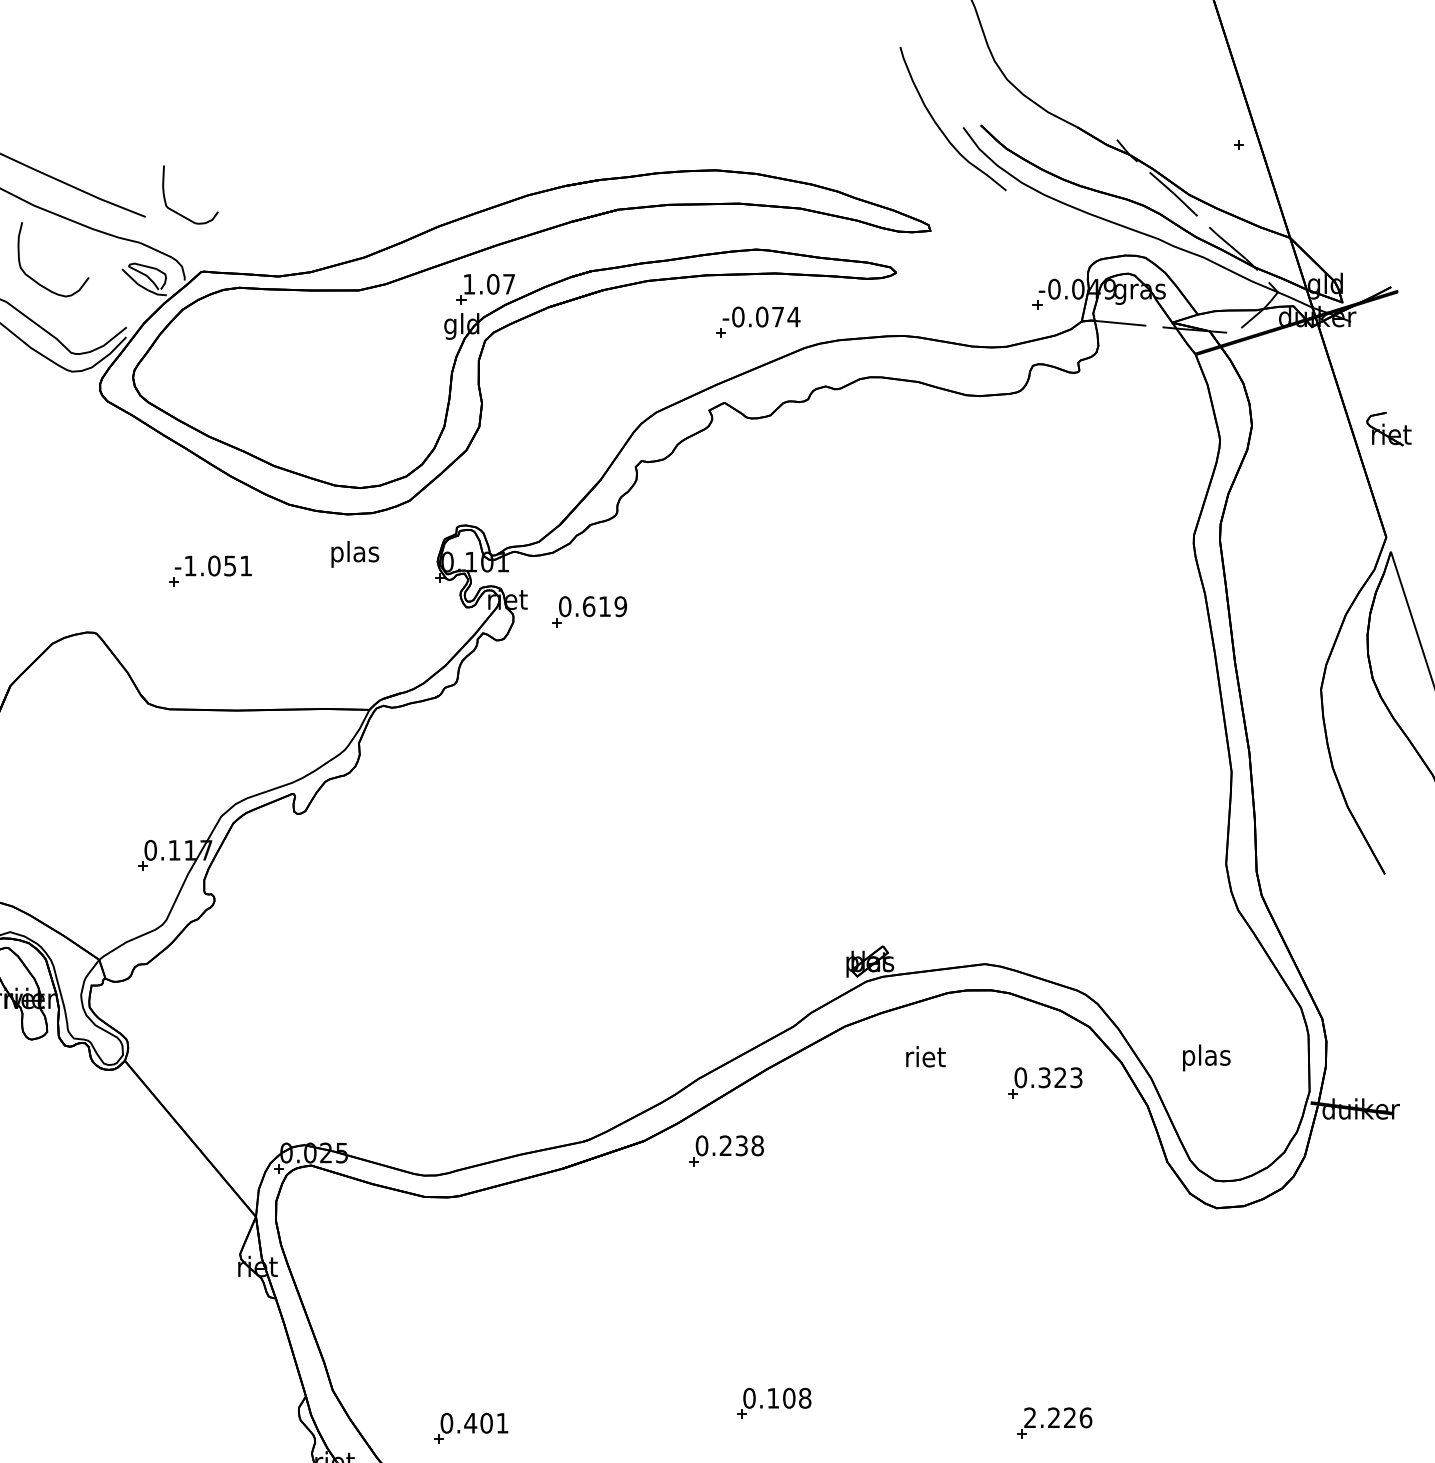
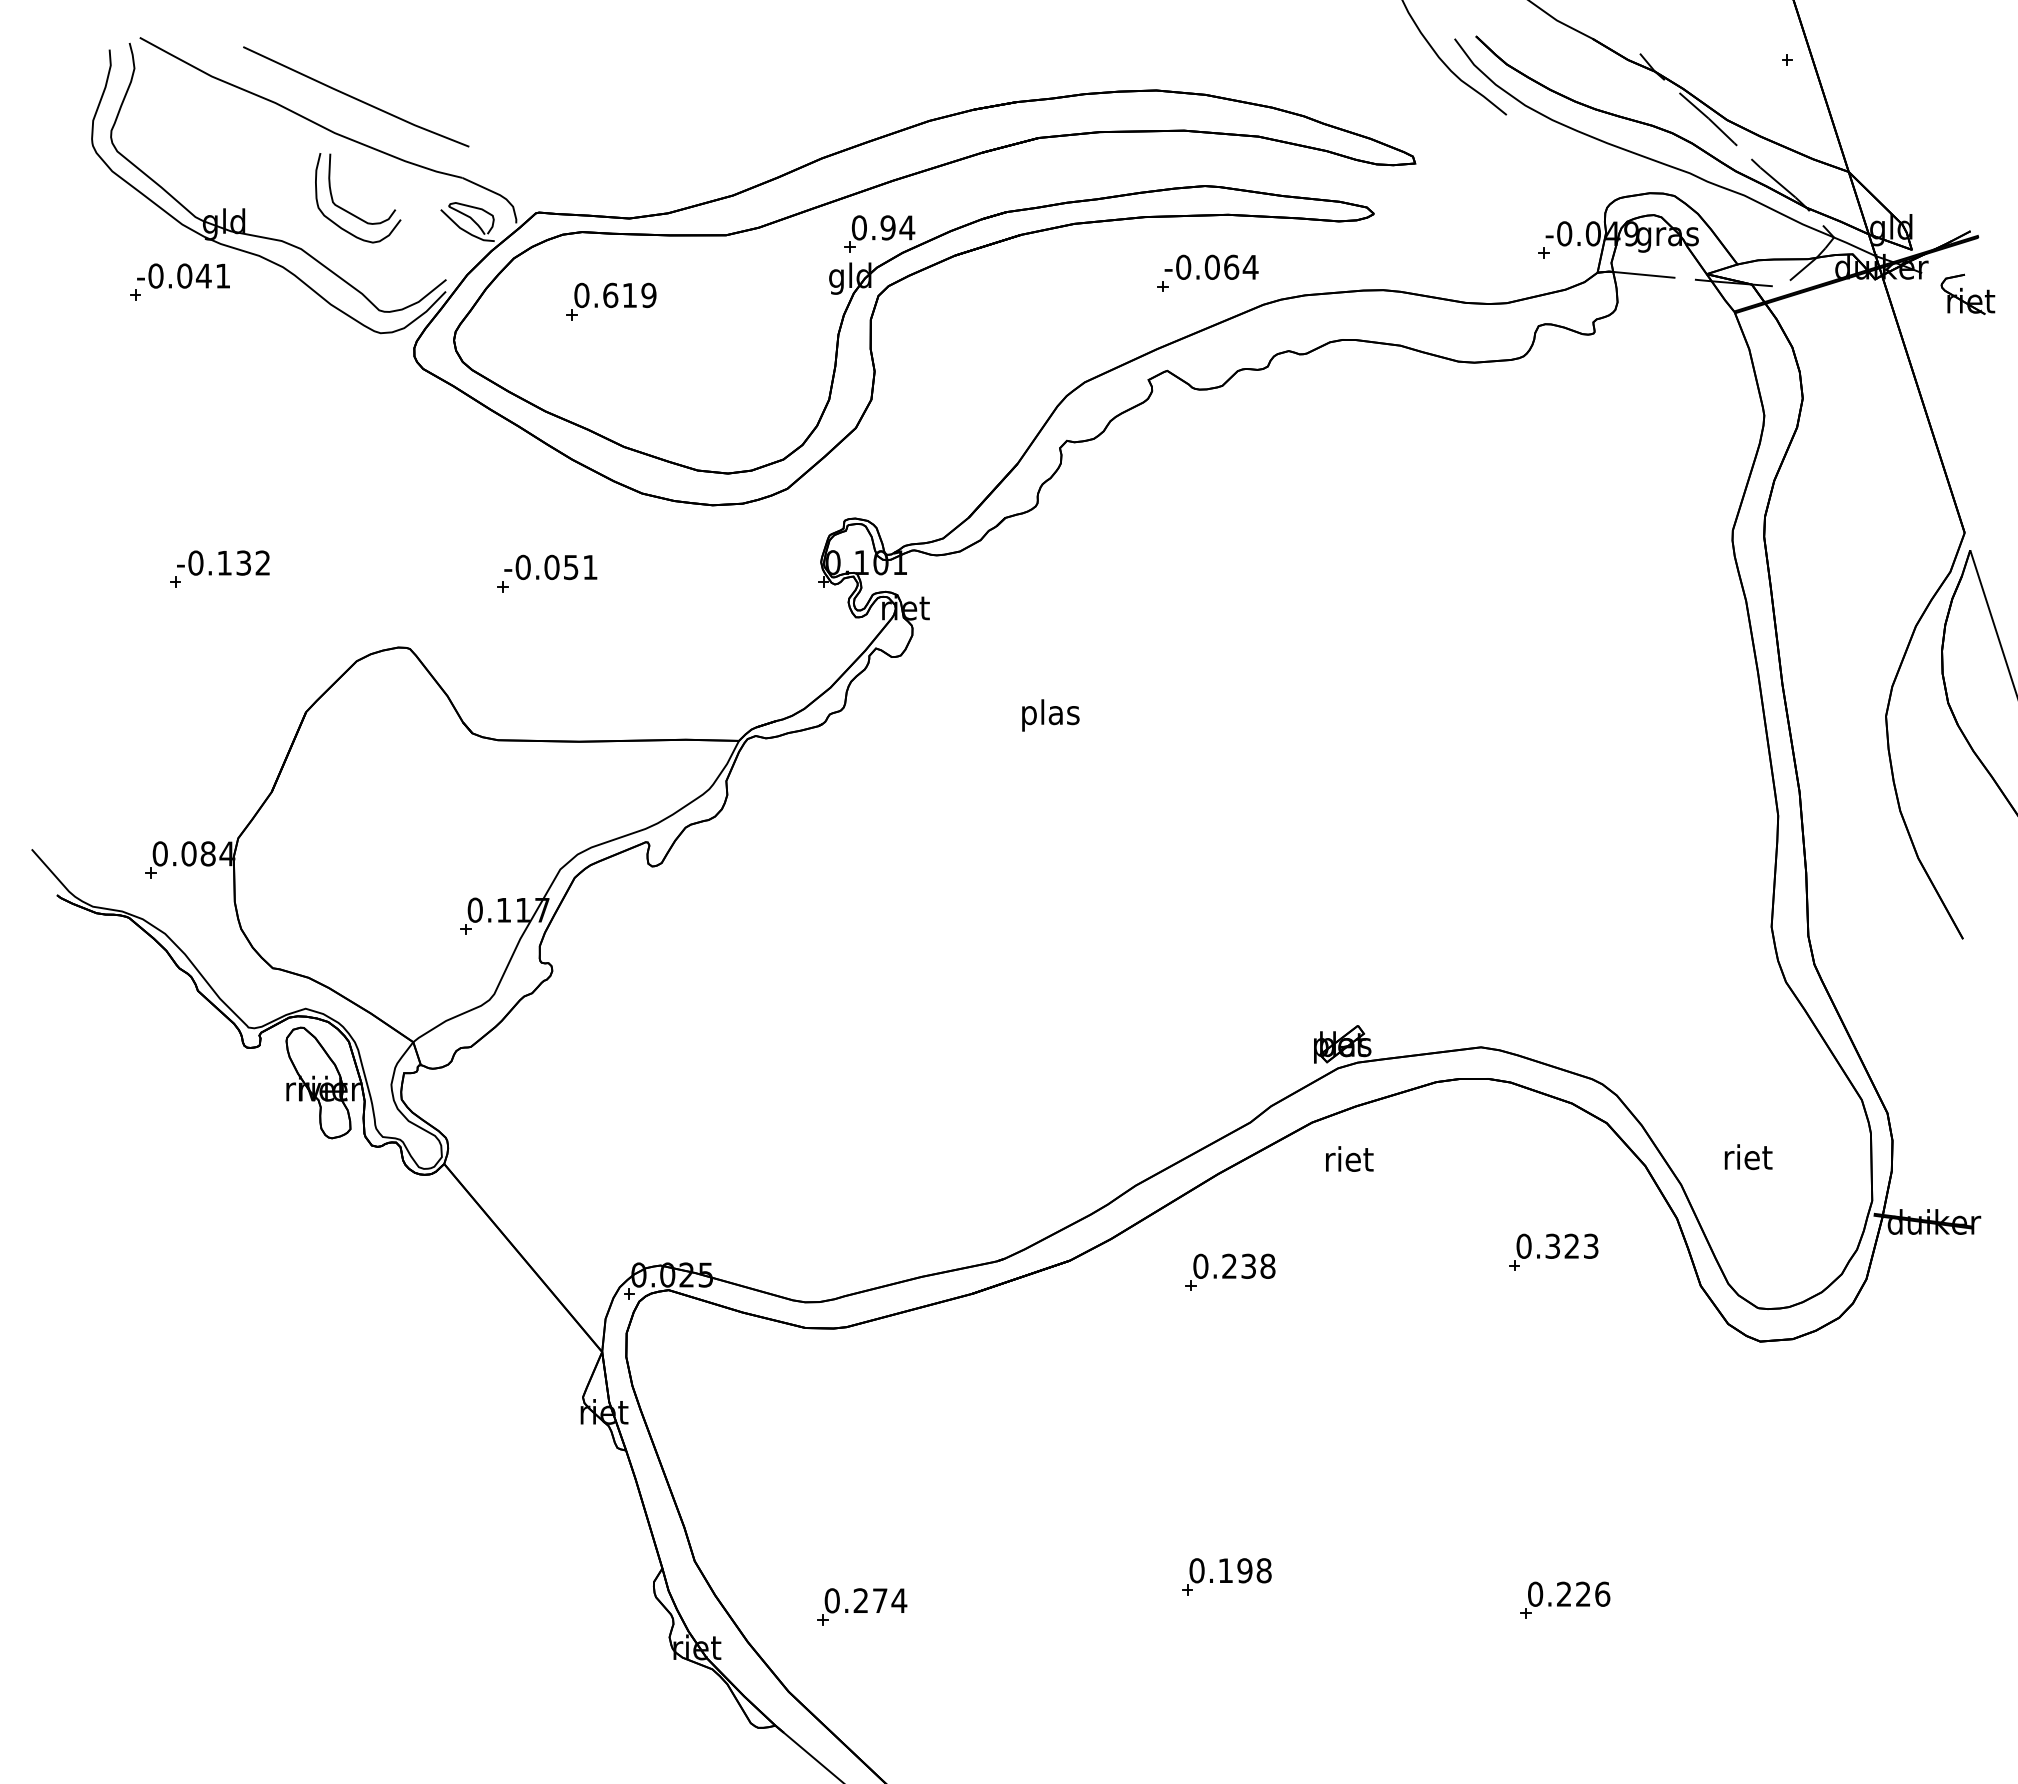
curve: (179, 213) -> (349, 211), moved
text: (489, 283) -> (883, 227), 1.07 -> 0.94
text: (778, 316) -> (1231, 266), -0.074 -> -0.064
part: (1388, 428) -> (1967, 293), moved
text: (354, 554) -> (1050, 715), moved
text: (189, 566) -> (522, 567), -1.051 -> -0.051
part: (589, 611) -> (611, 301), moved
text: (925, 1056) -> (1349, 1158), moved
text: (1206, 1057) -> (1747, 1160), plas -> riet
part: (1045, 1082) -> (1553, 1251), moved
part: (726, 1150) -> (1230, 1271), moved
text: (788, 1398) -> (1244, 1570), 0.108 -> 0.198
text: (1030, 1417) -> (1535, 1593), 2.226 -> 0.226
text: (486, 1423) -> (880, 1600), 0.401 -> 0.274

